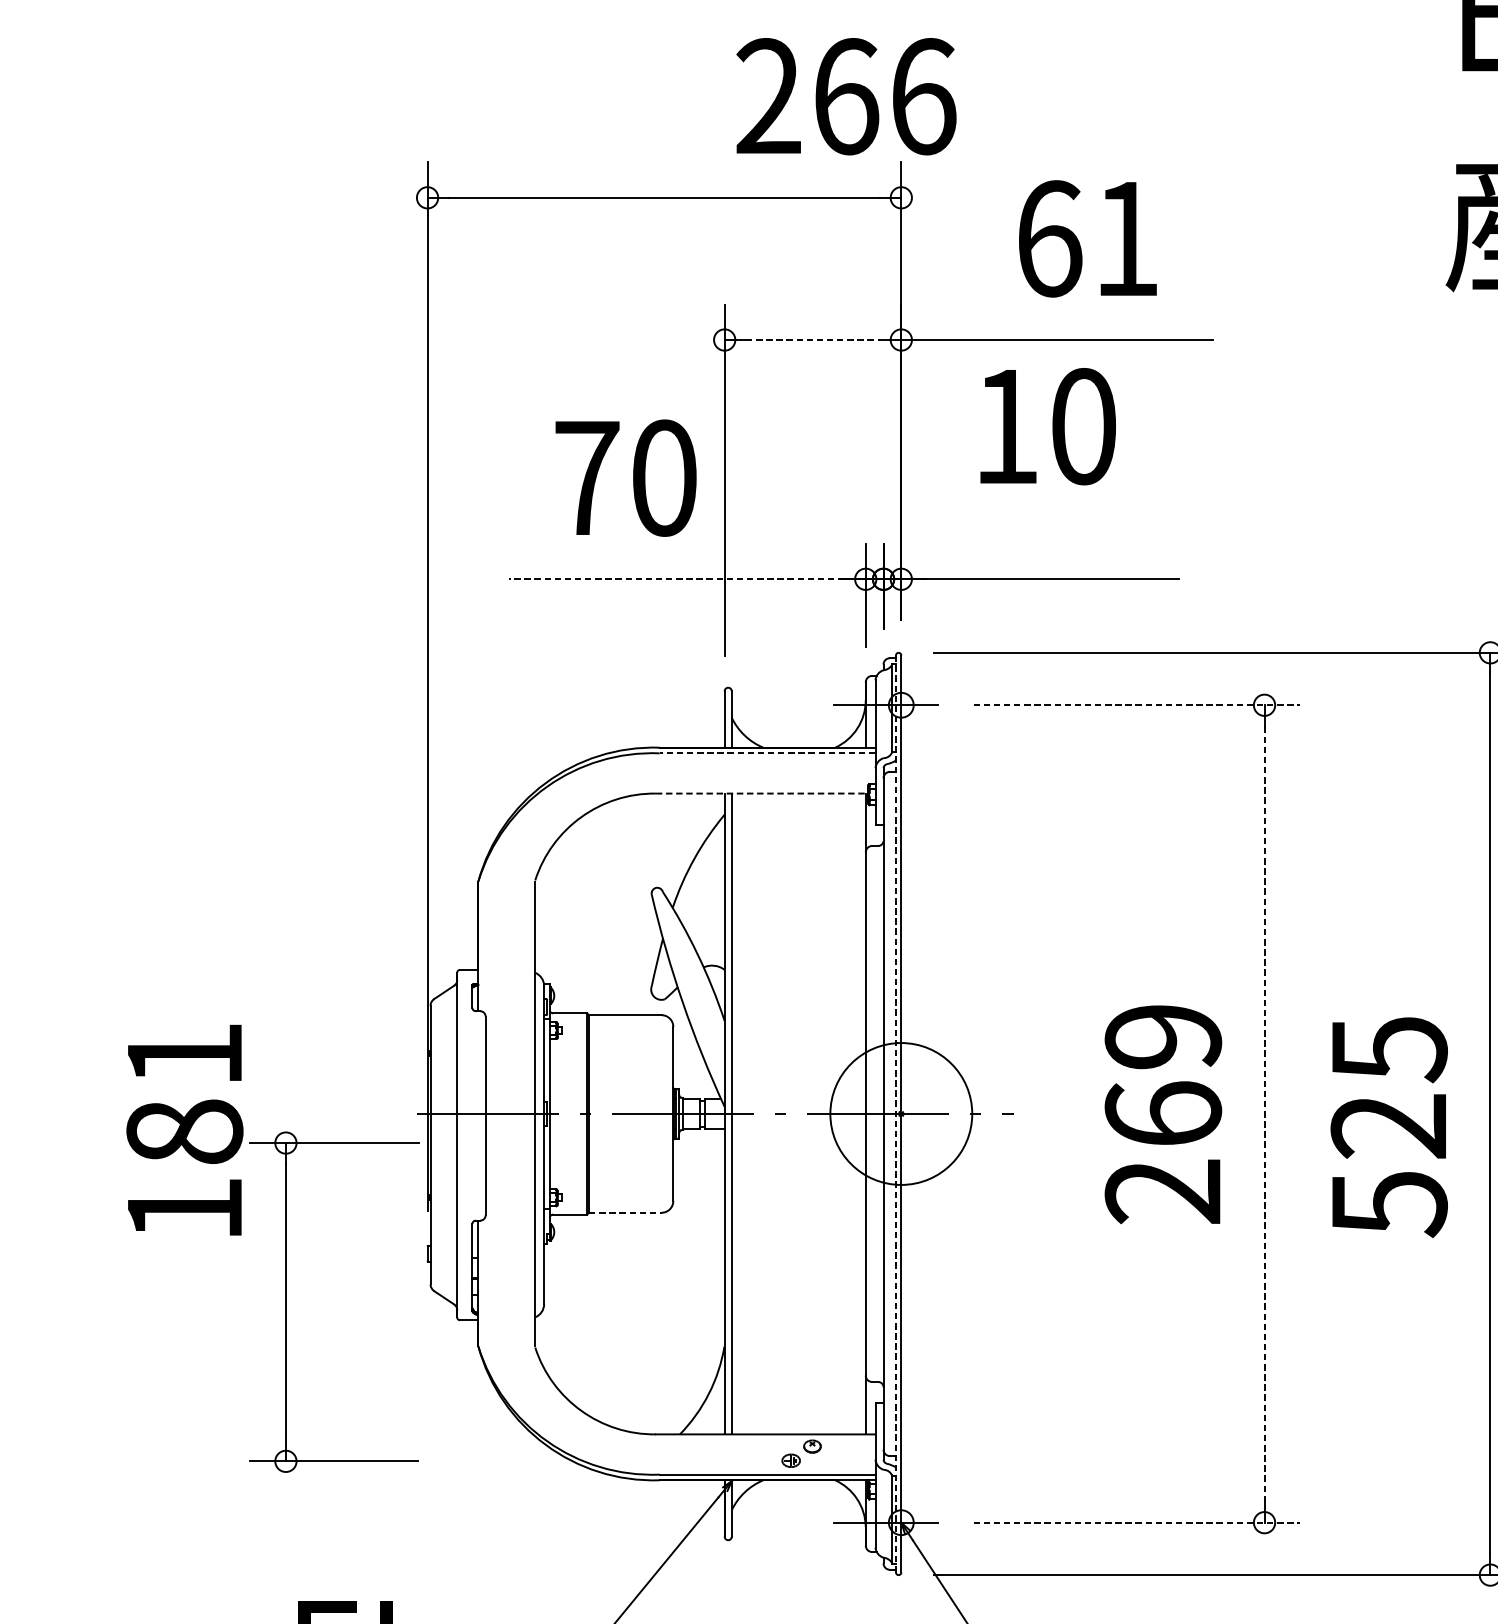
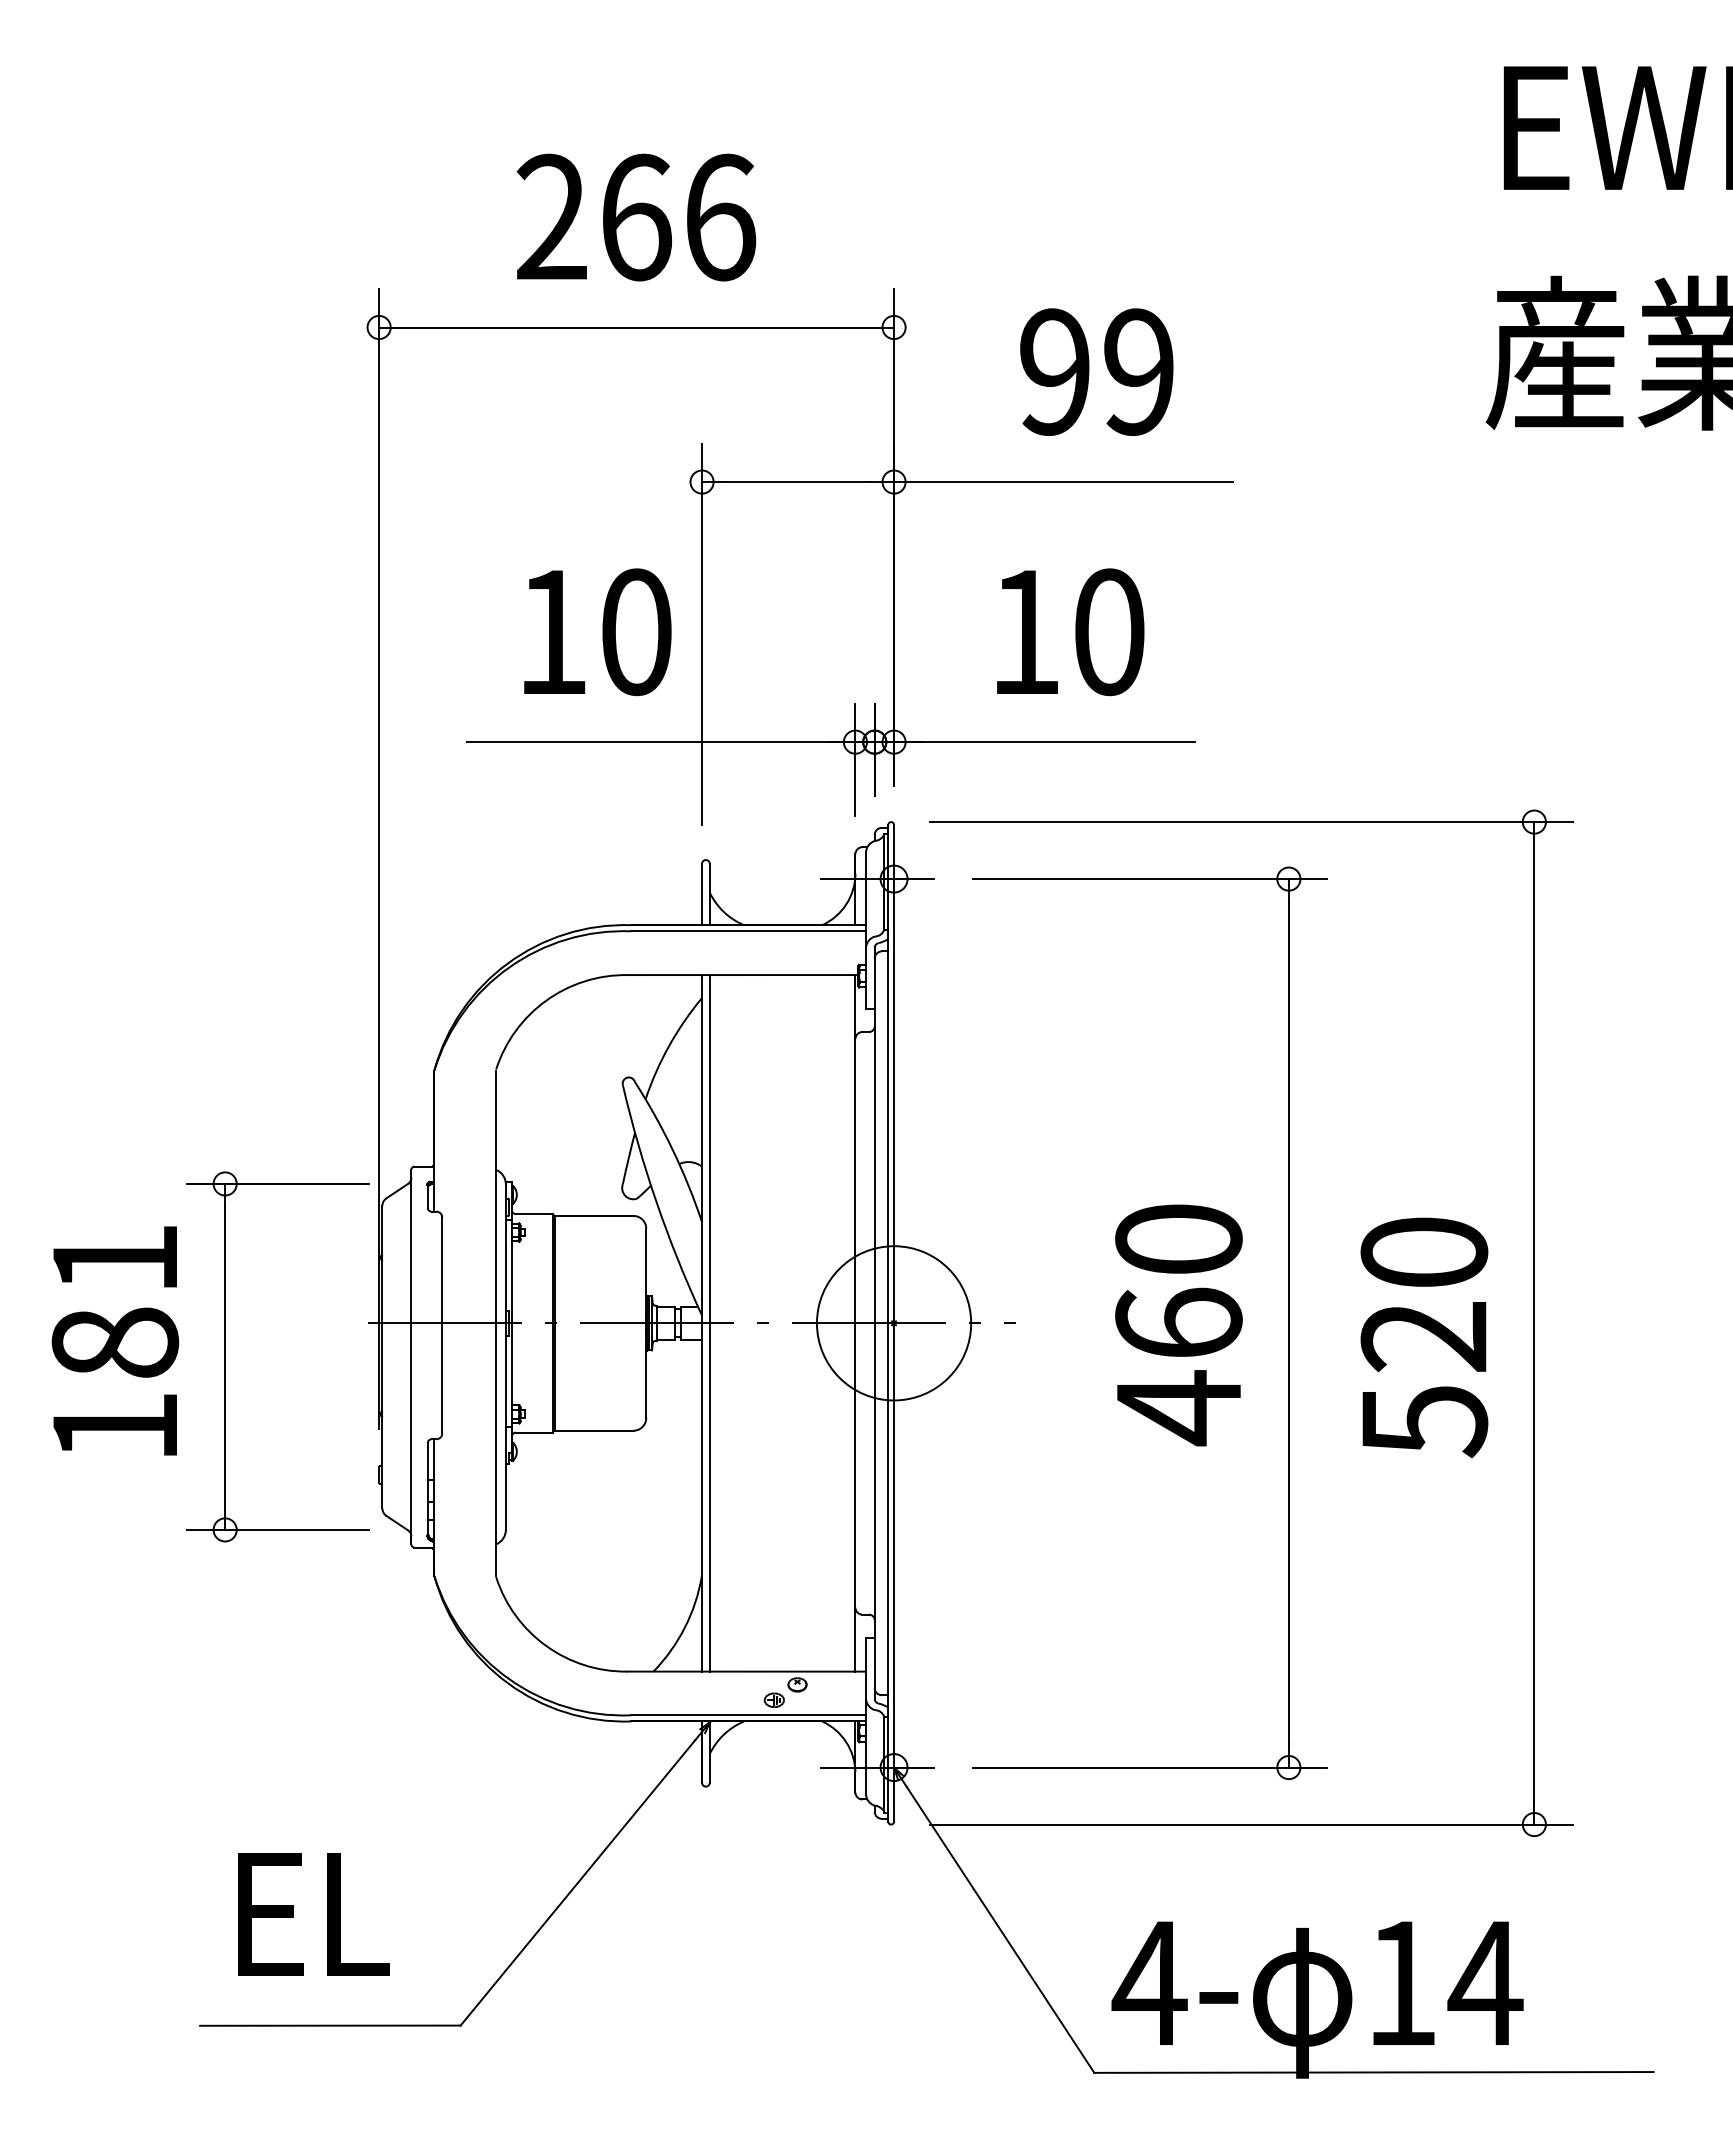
text: (846, 96) -> (636, 217), moved
text: (1087, 238) -> (1096, 371), 61 -> 99
line: (813, 340) -> (798, 482), dashed -> solid
text: (1047, 426) -> (1070, 632), moved
text: (587, 477) -> (552, 631), 70 -> 10
line: (676, 579) -> (649, 742), dashed -> solid
line: (1137, 705) -> (1150, 879), dashed -> solid
line: (767, 753) -> (748, 931), dashed -> solid
line: (761, 793) -> (742, 975), dashed -> solid
text: (1389, 1049) -> (1424, 1253), 525 -> 520
line: (896, 1113) -> (888, 1322), dashed -> solid
line: (1264, 1114) -> (1288, 1323), dashed -> solid
text: (1162, 1115) -> (1178, 1325), 269 -> 460
line: (625, 1212) -> (594, 1430), dashed -> solid
part: (286, 1301) -> (225, 1356), moved
line: (1137, 1522) -> (1150, 1767), dashed -> solid

